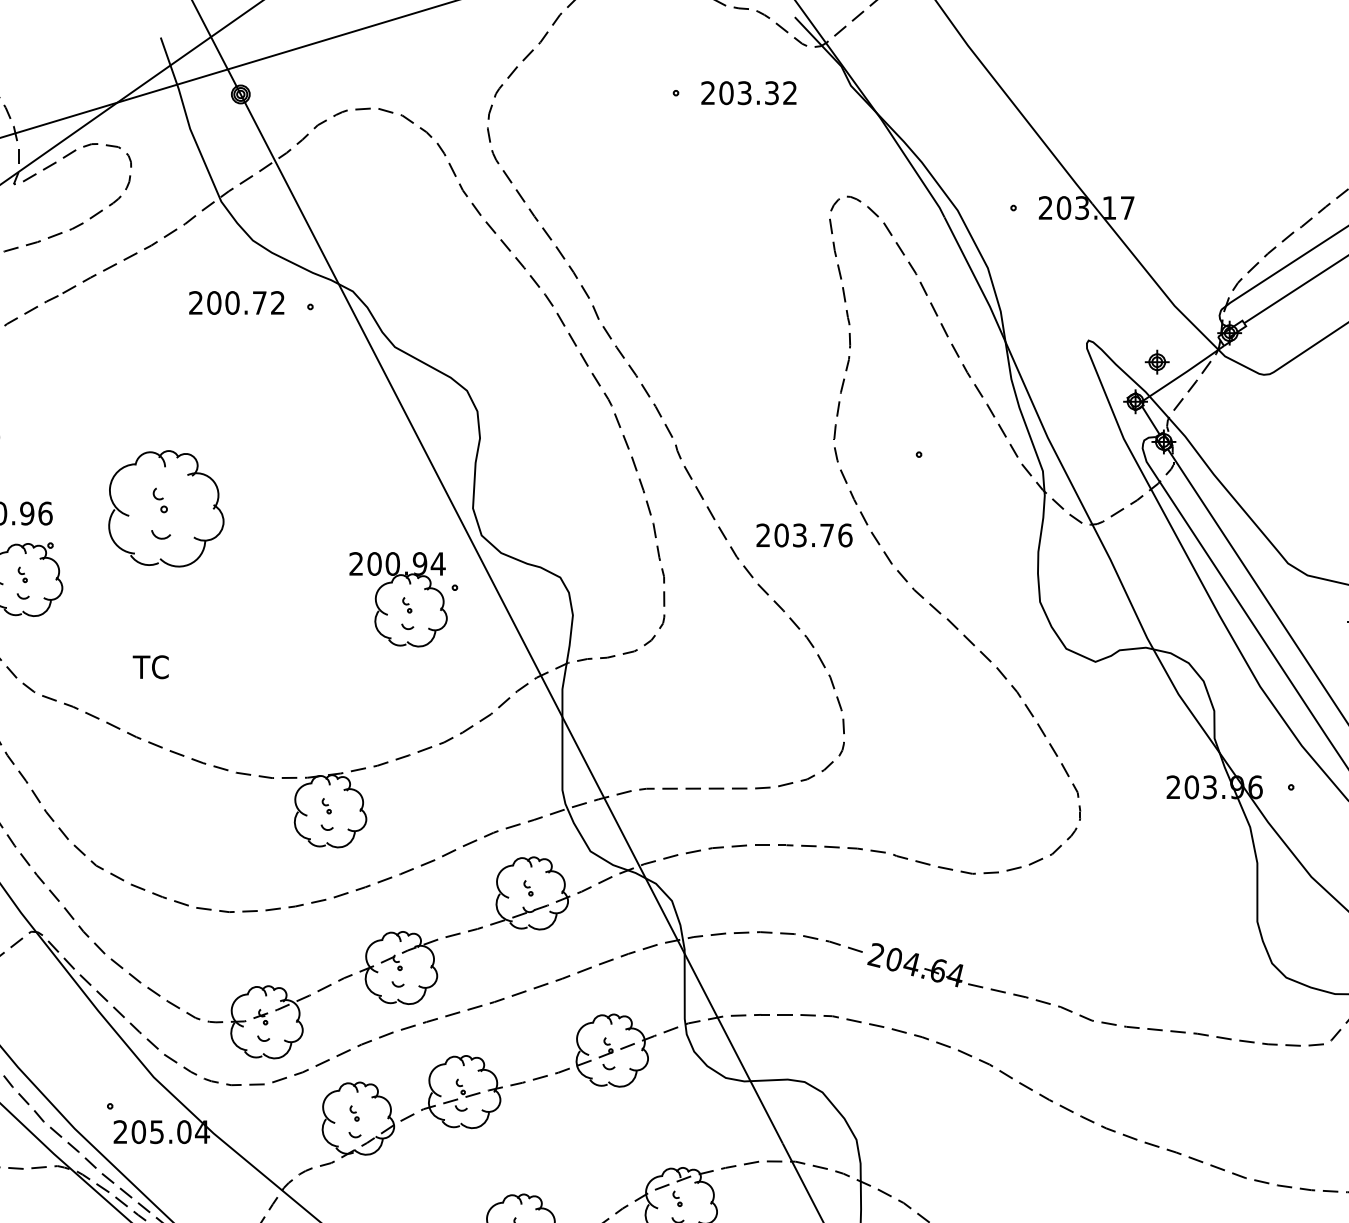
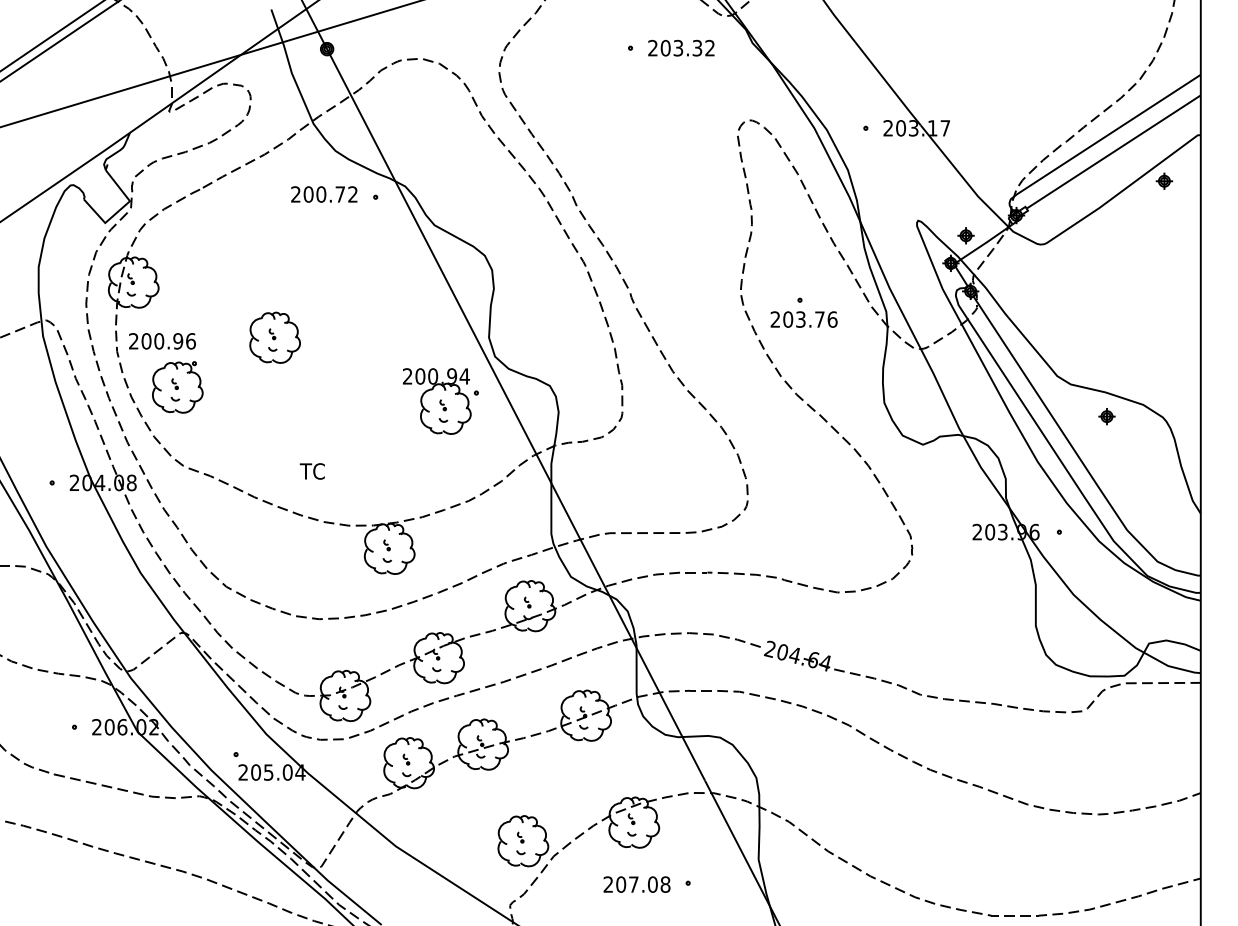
part: (165, 508) -> (274, 337), size x0.62
text: (803, 535) -> (803, 319), moved
text: (149, 667) -> (311, 471), moved

